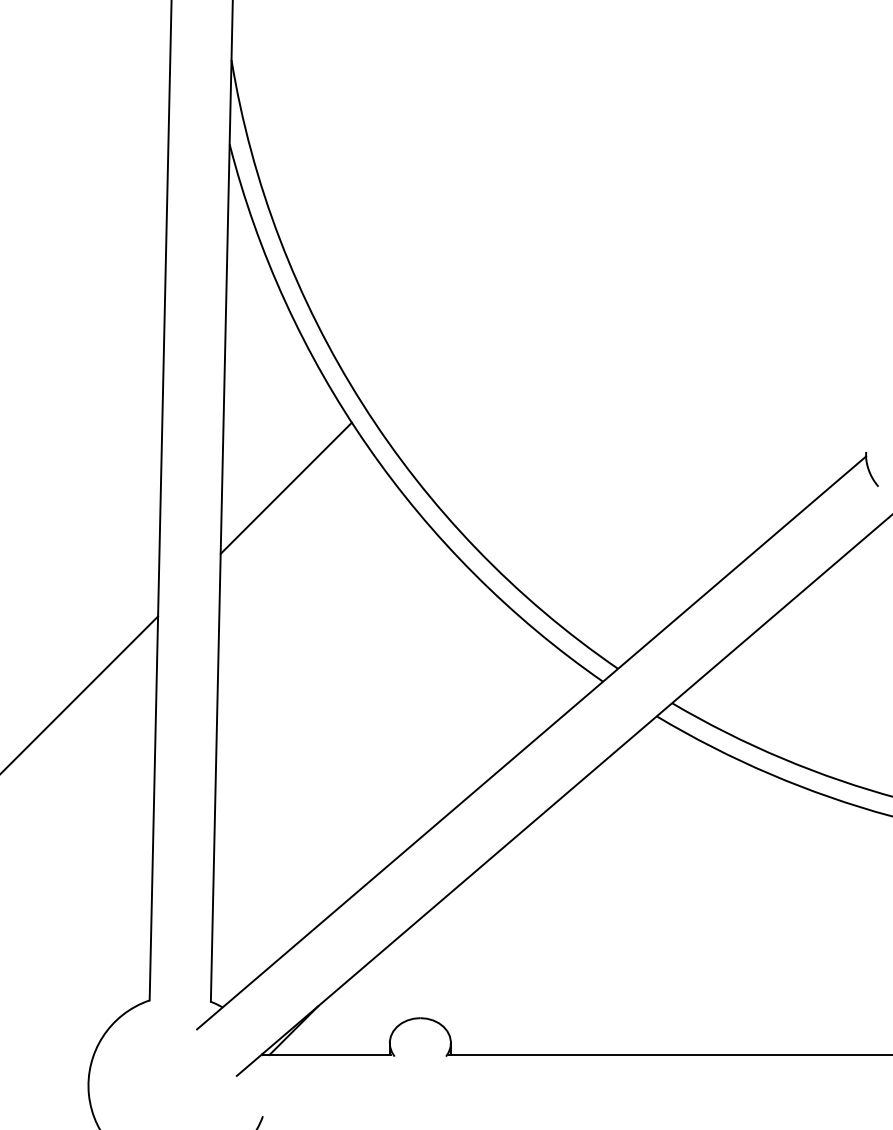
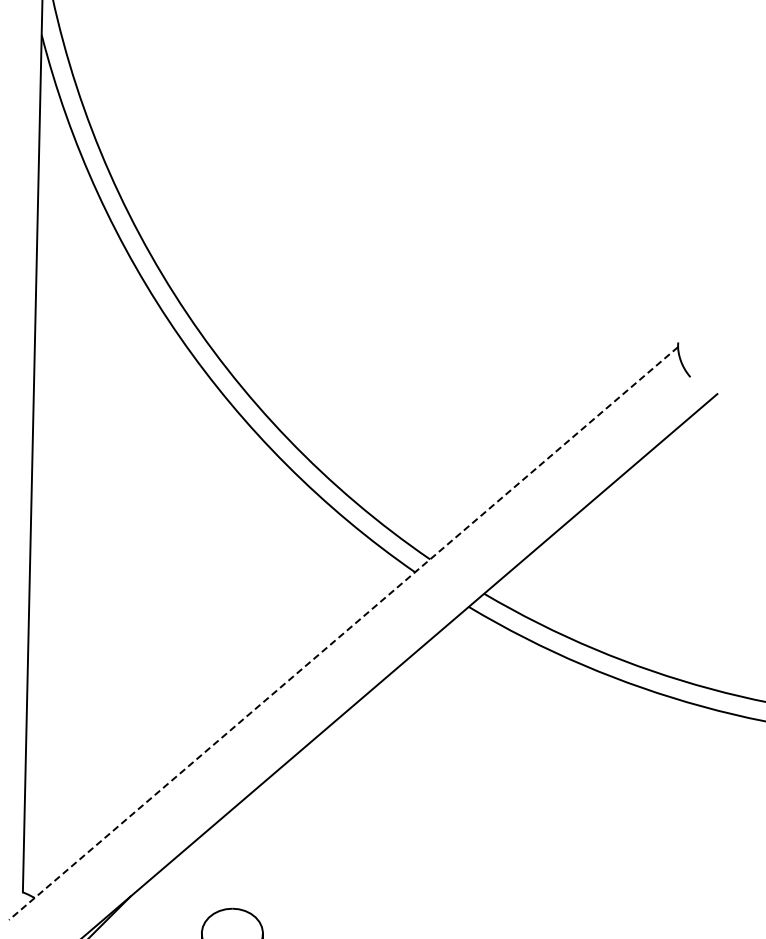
line: (285, 487) -> (97, 378), removed
line: (531, 743) -> (343, 634), solid -> dashed

